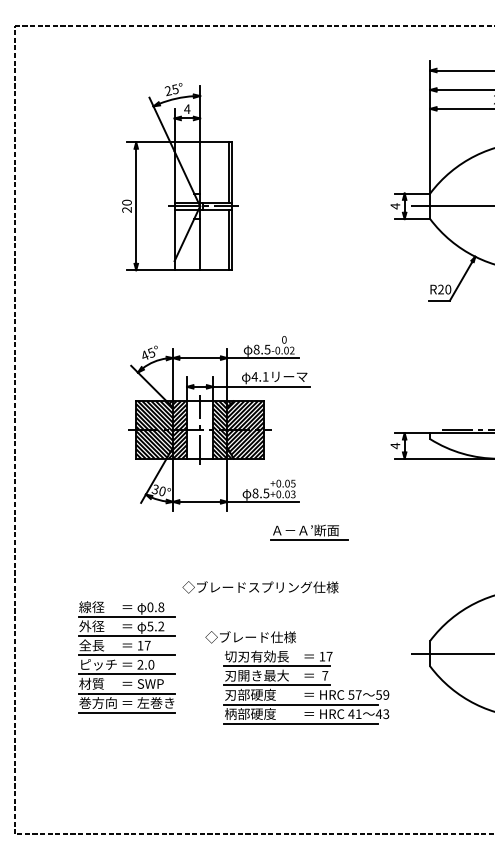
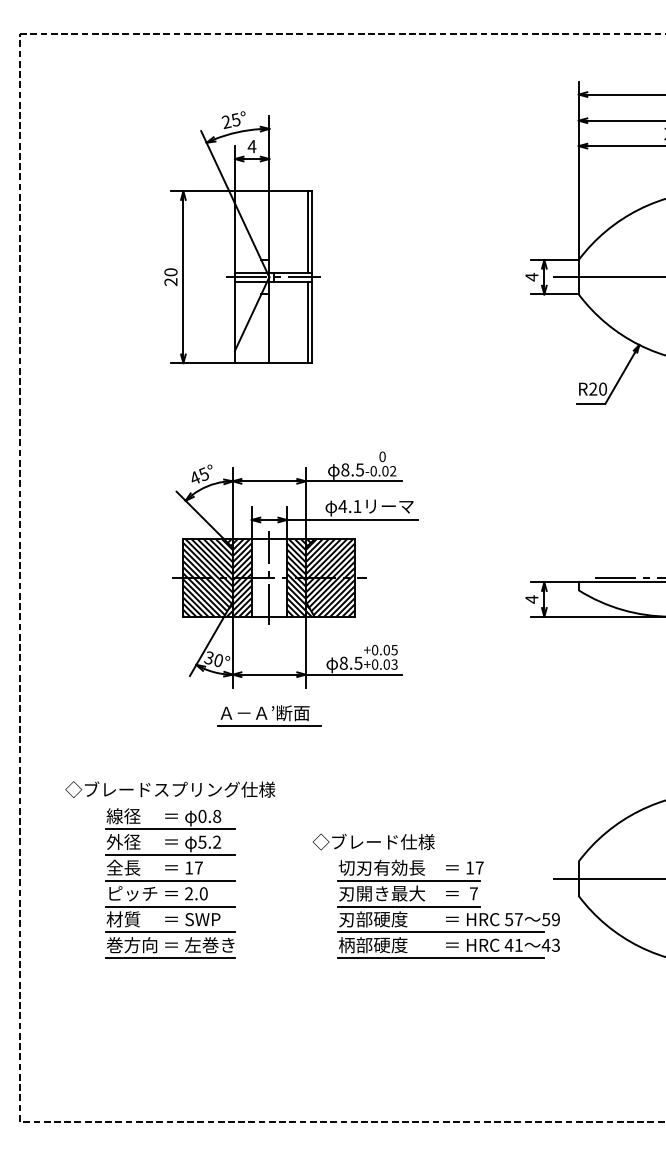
part: (309, 532) -> (269, 715), moved
text: (260, 587) -> (170, 789), moved
part: (304, 677) -> (445, 896), moved

